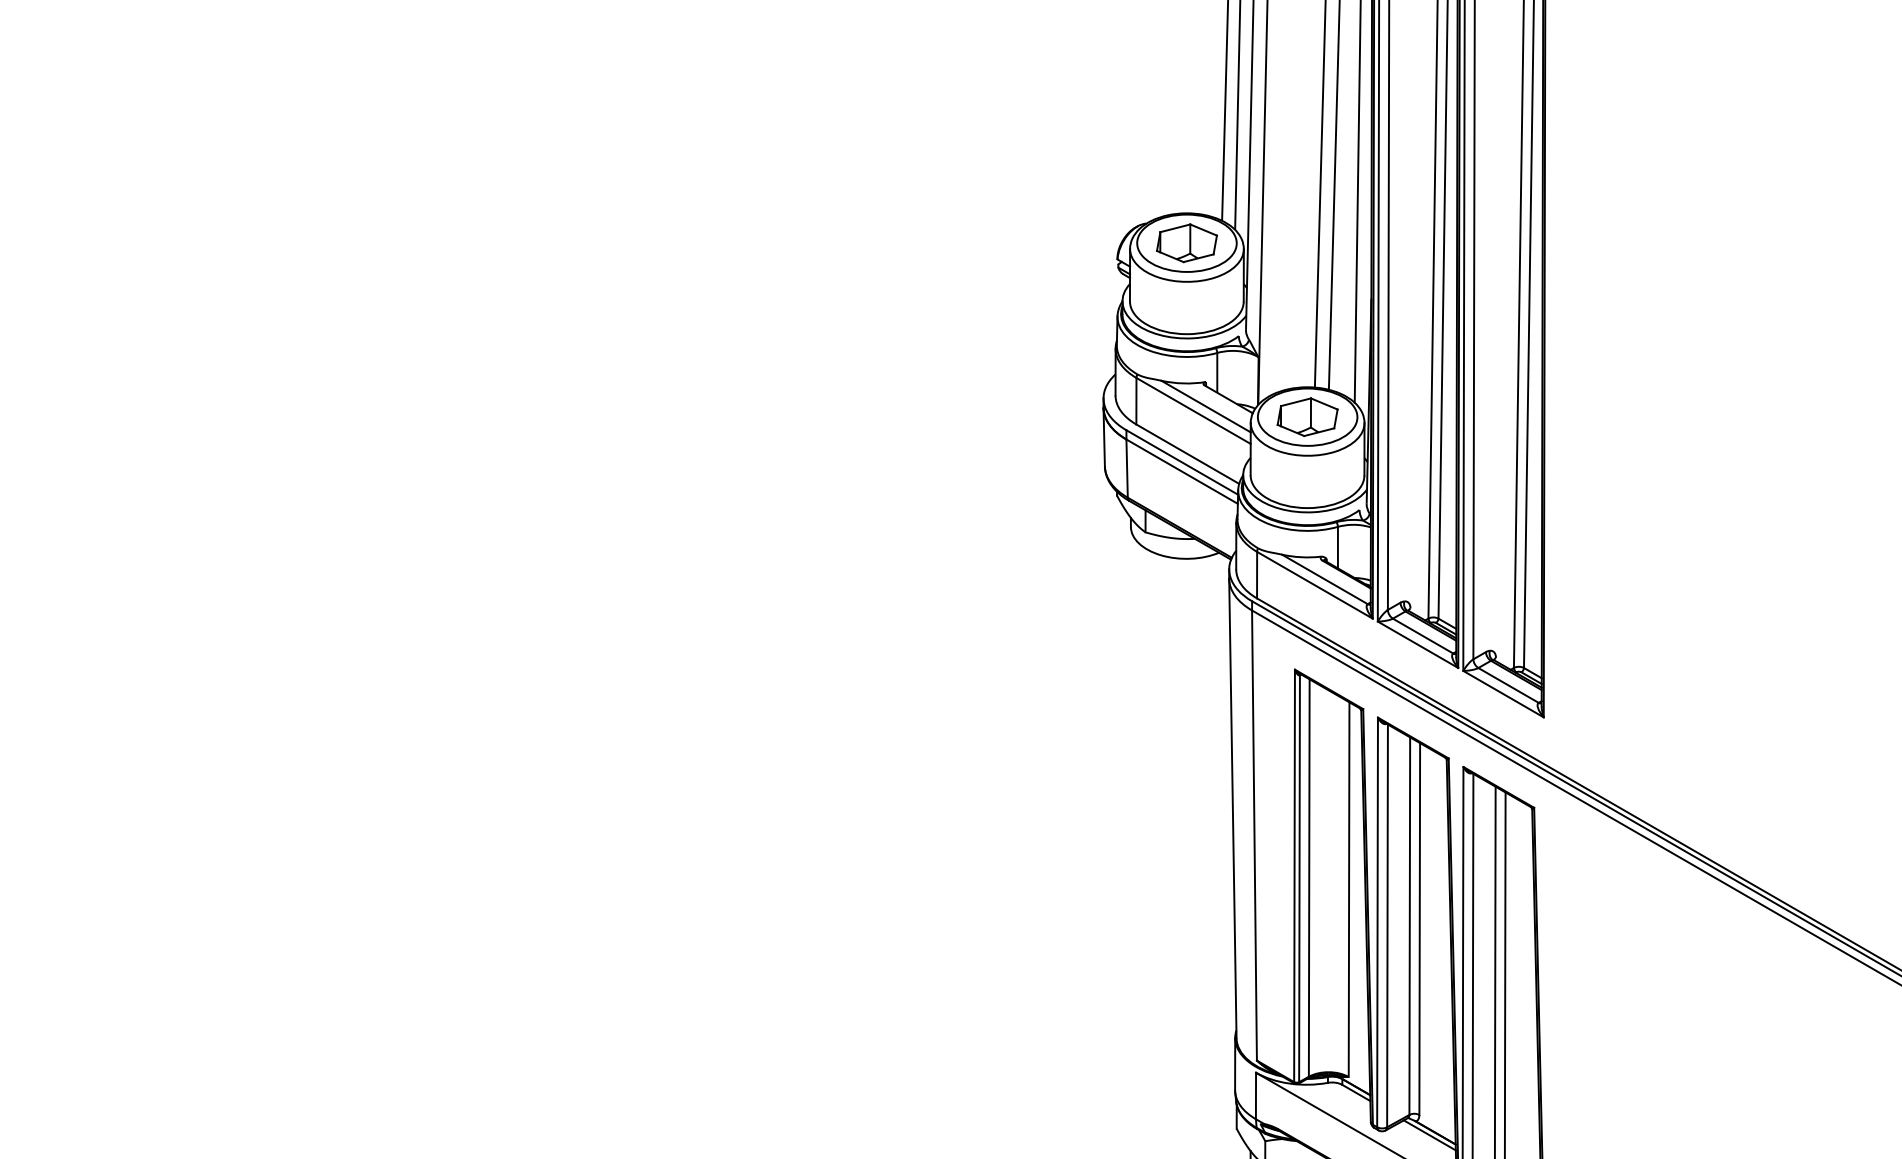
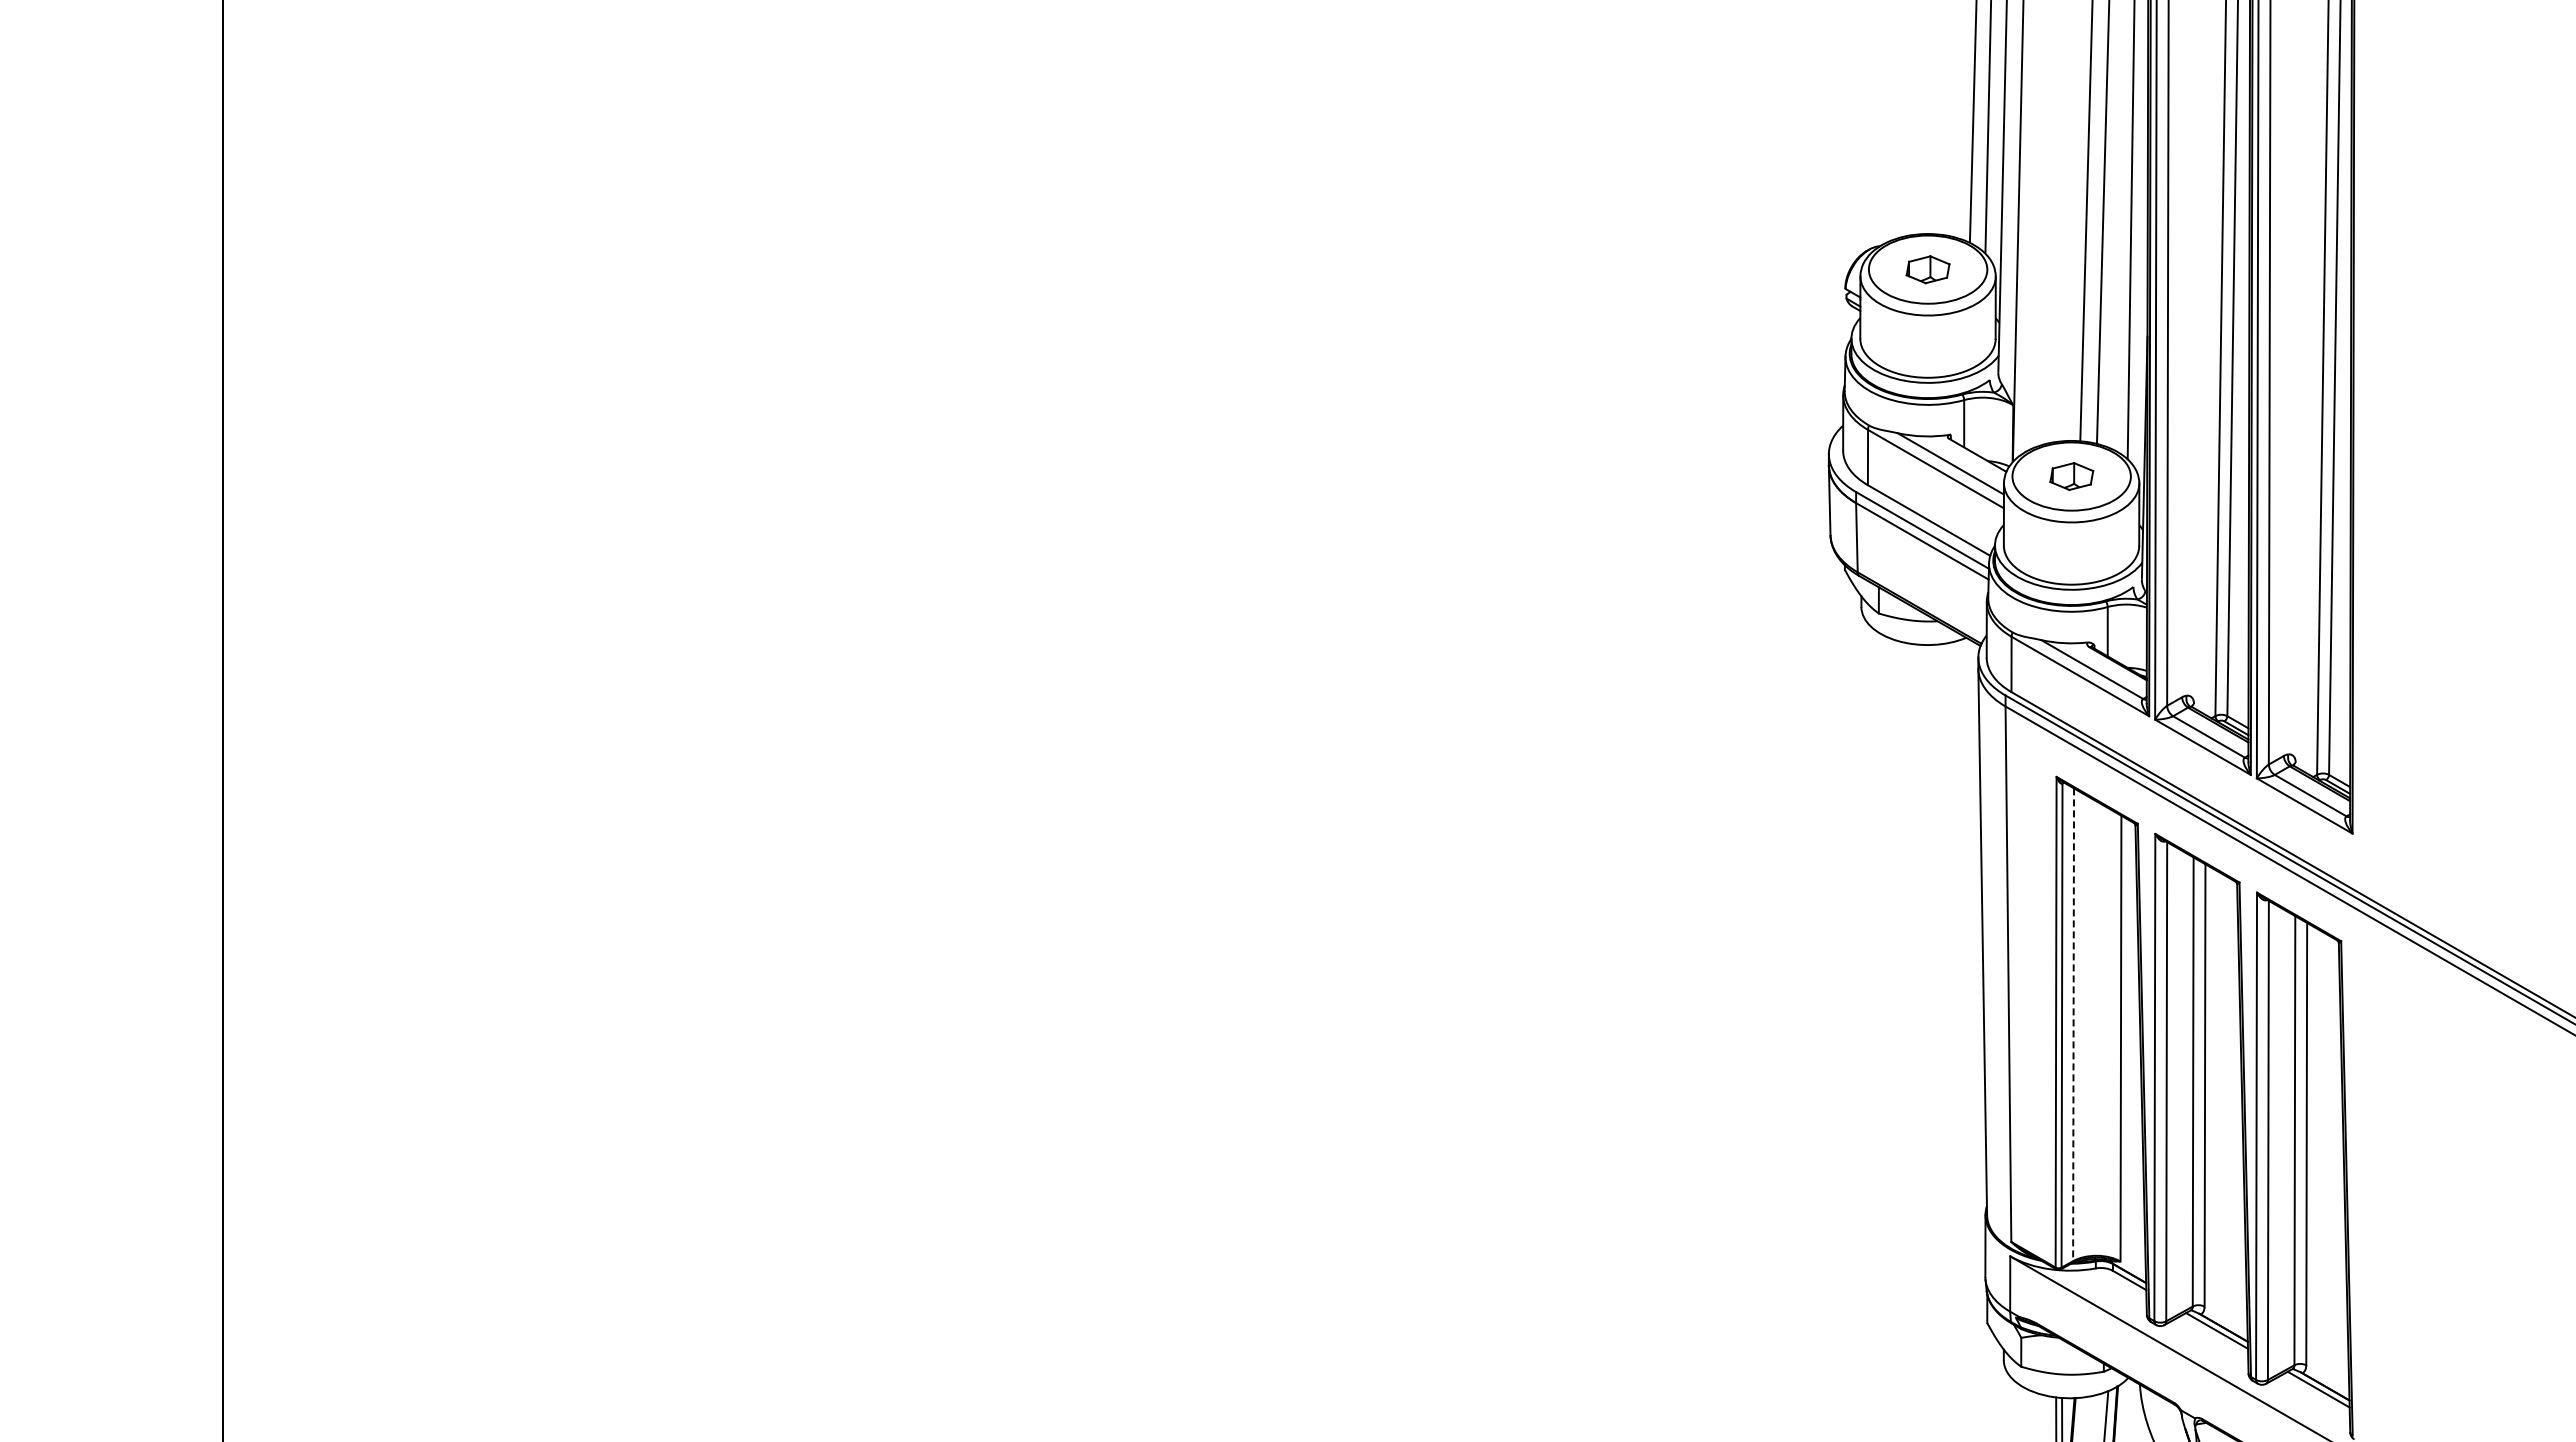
part: (1186, 243) -> (1927, 269), size x0.6
part: (1307, 417) -> (2071, 476), size x0.6
line: (1309, 878) -> (2073, 1025), solid -> dashed

